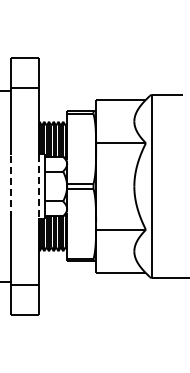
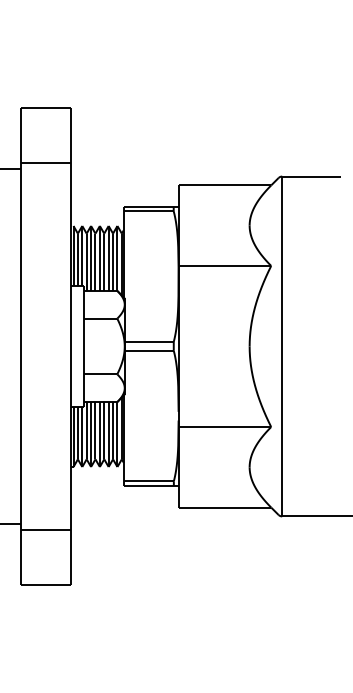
line: (11, 185) -> (21, 344), dashed -> solid
line: (38, 186) -> (71, 346), dashed -> solid

